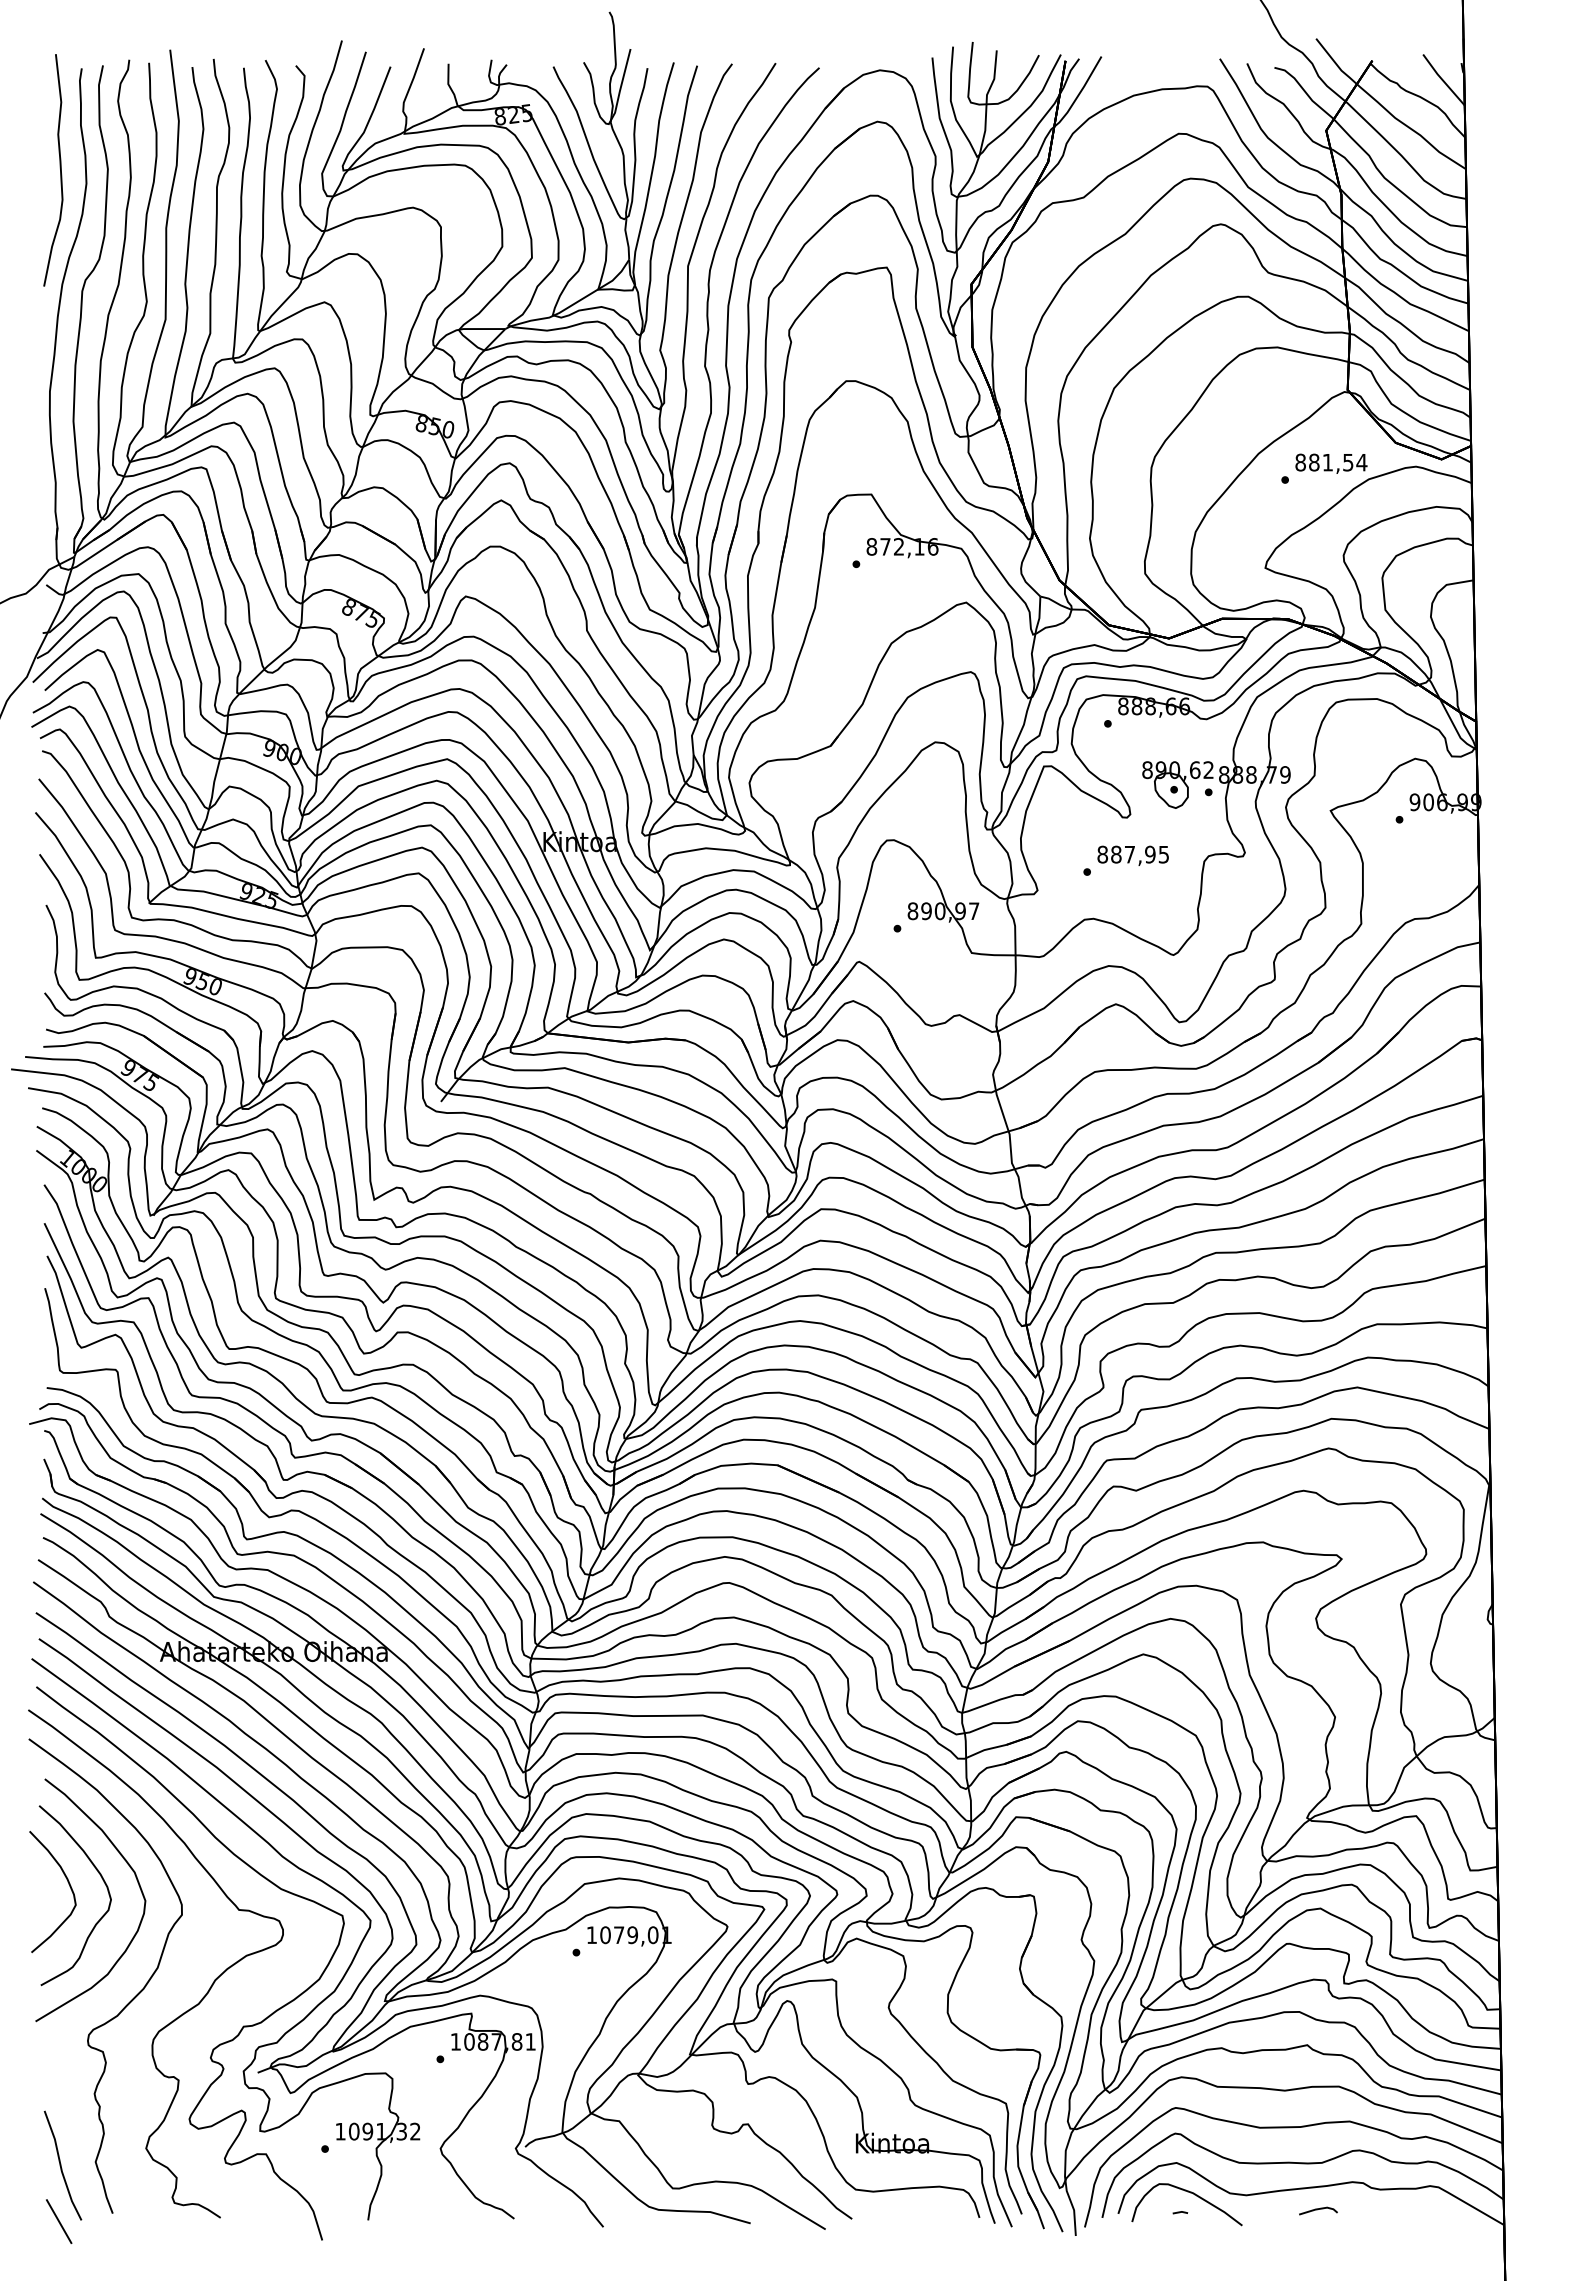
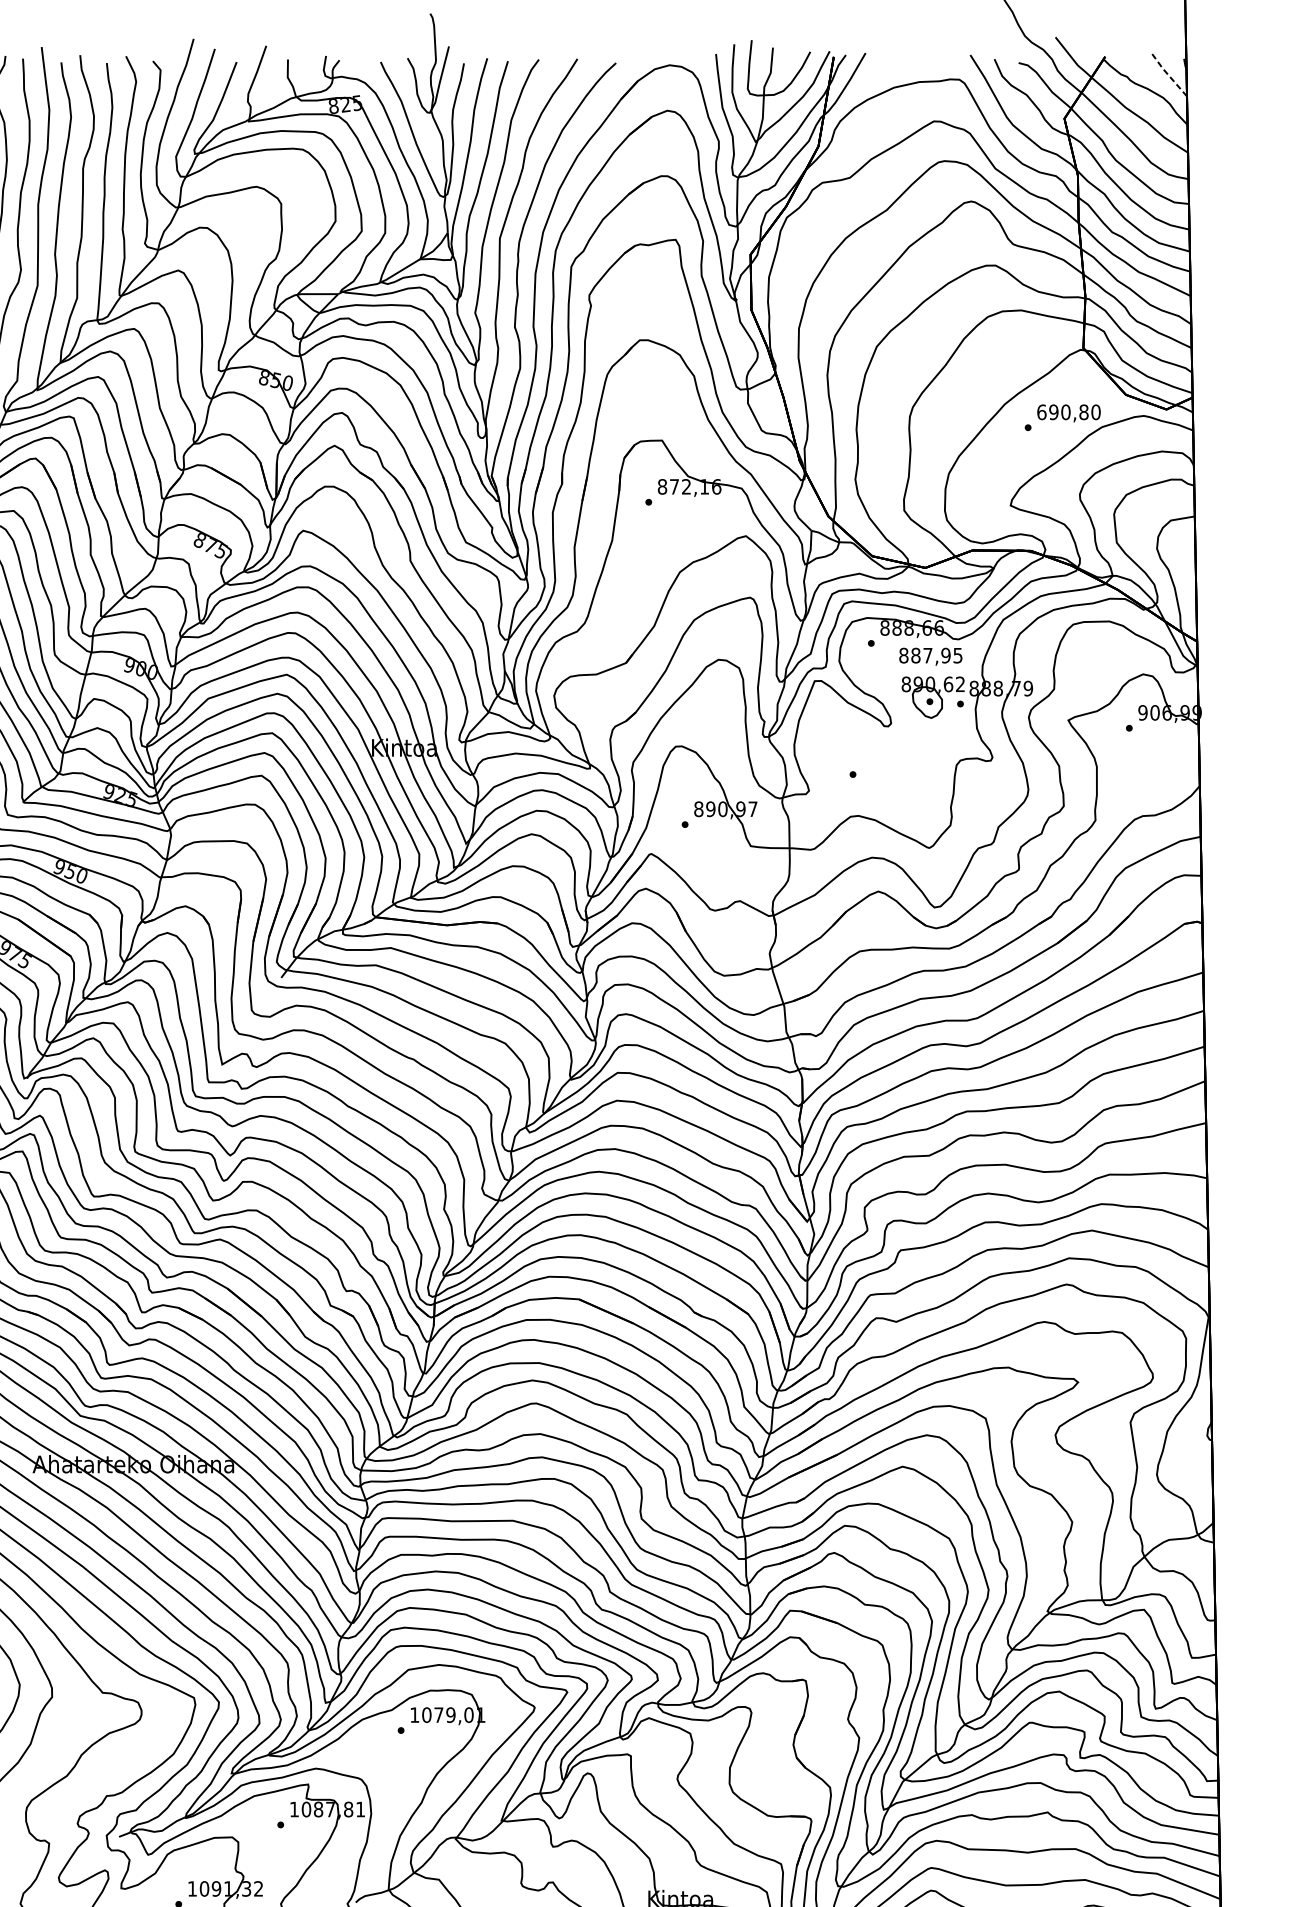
line: (1442, 80) -> (1167, 74), solid -> dashed
text: (1331, 462) -> (1069, 412), 881,54 -> 690,80
text: (1132, 855) -> (930, 656), moved

